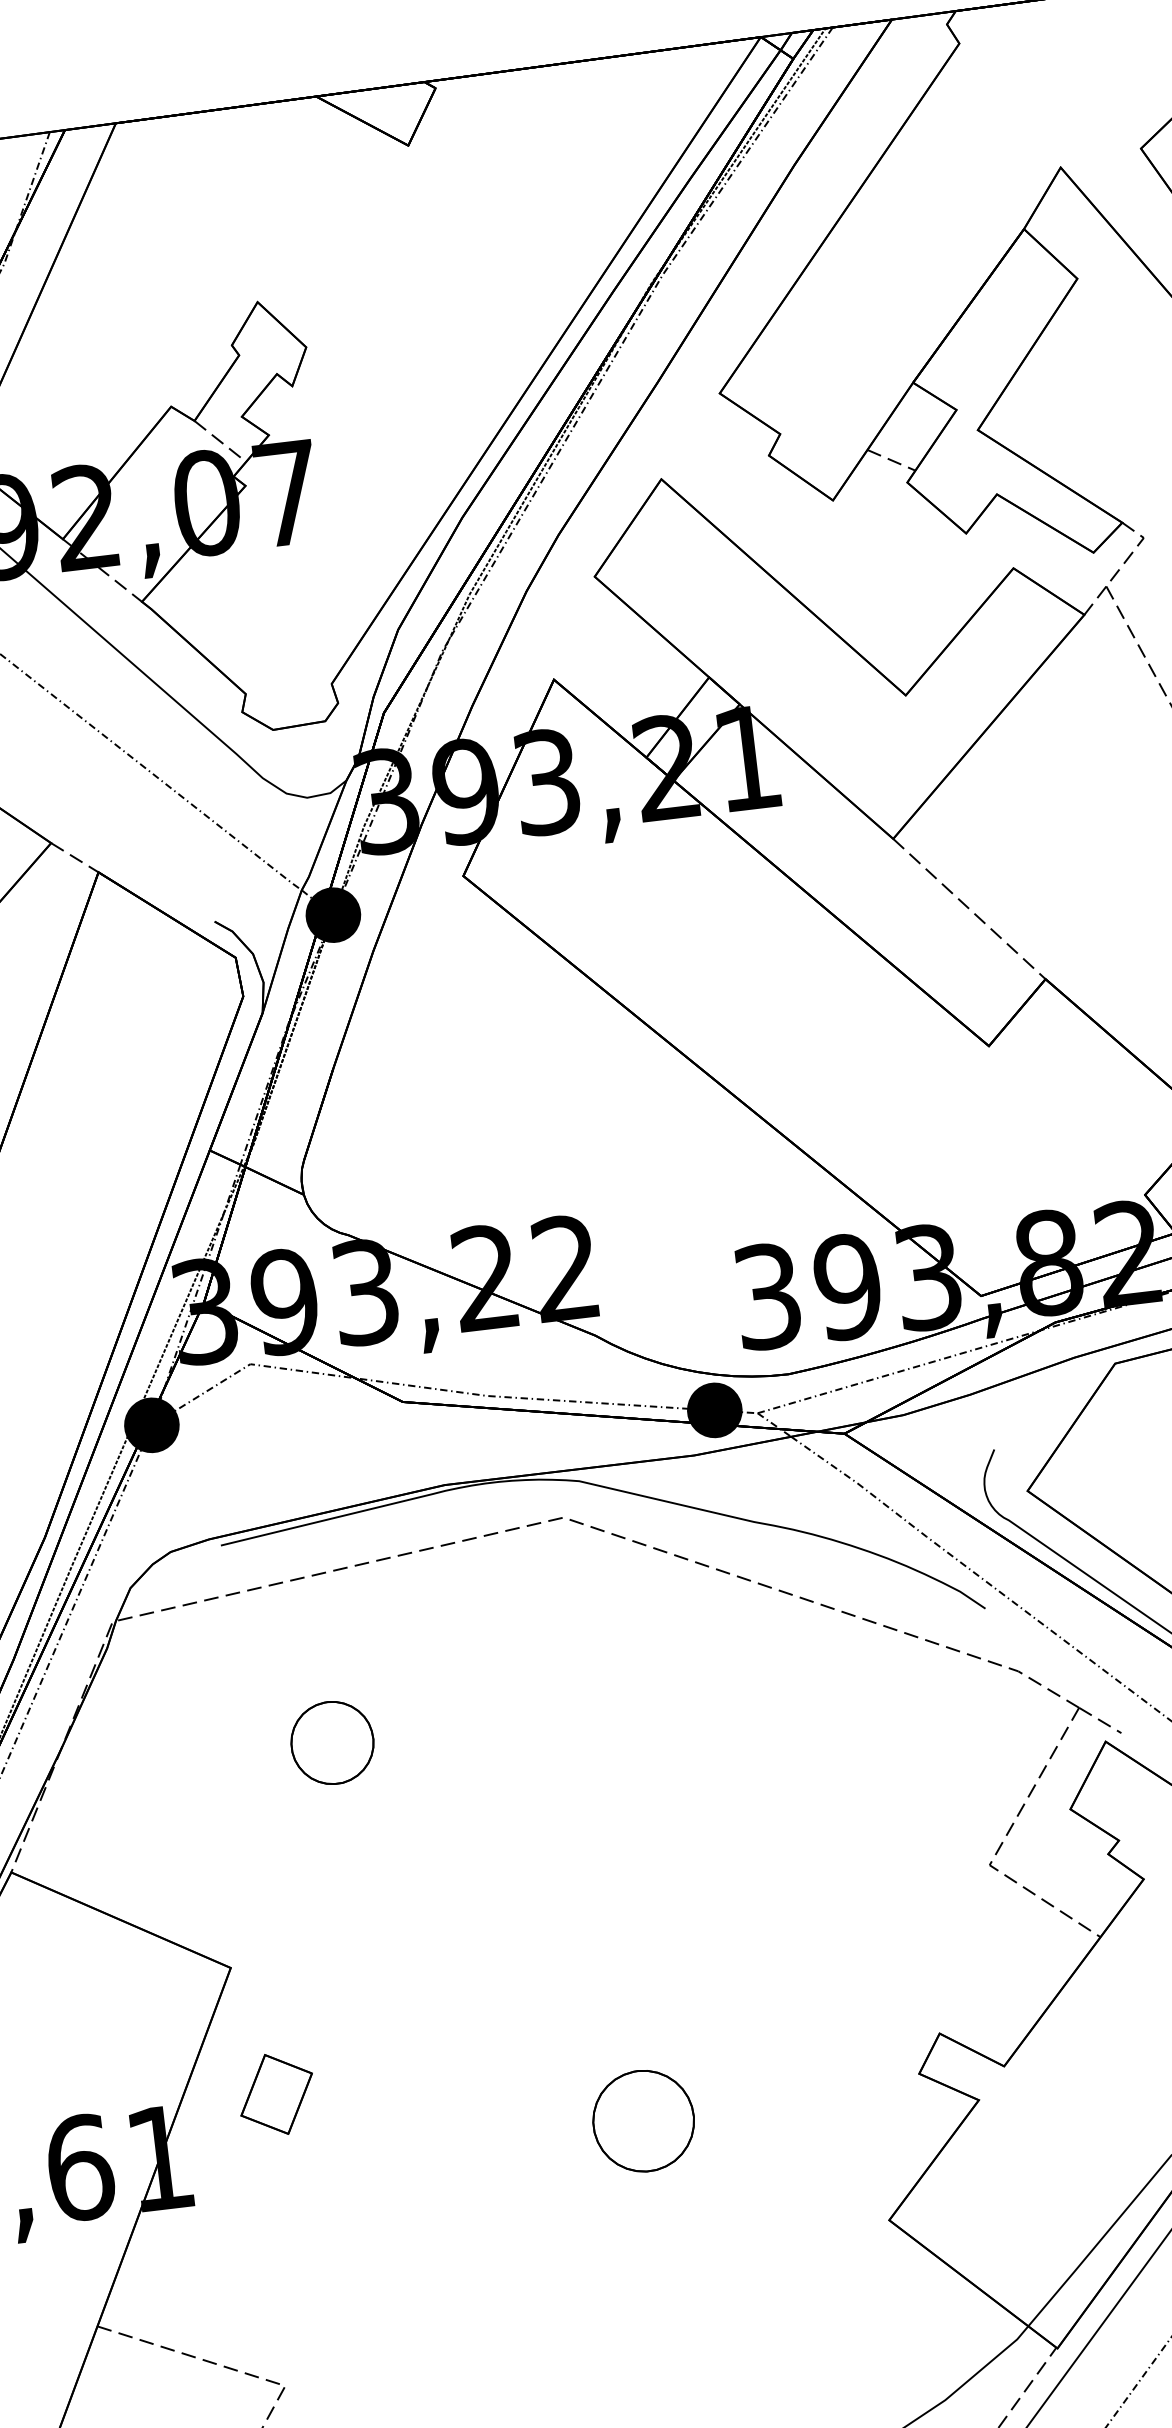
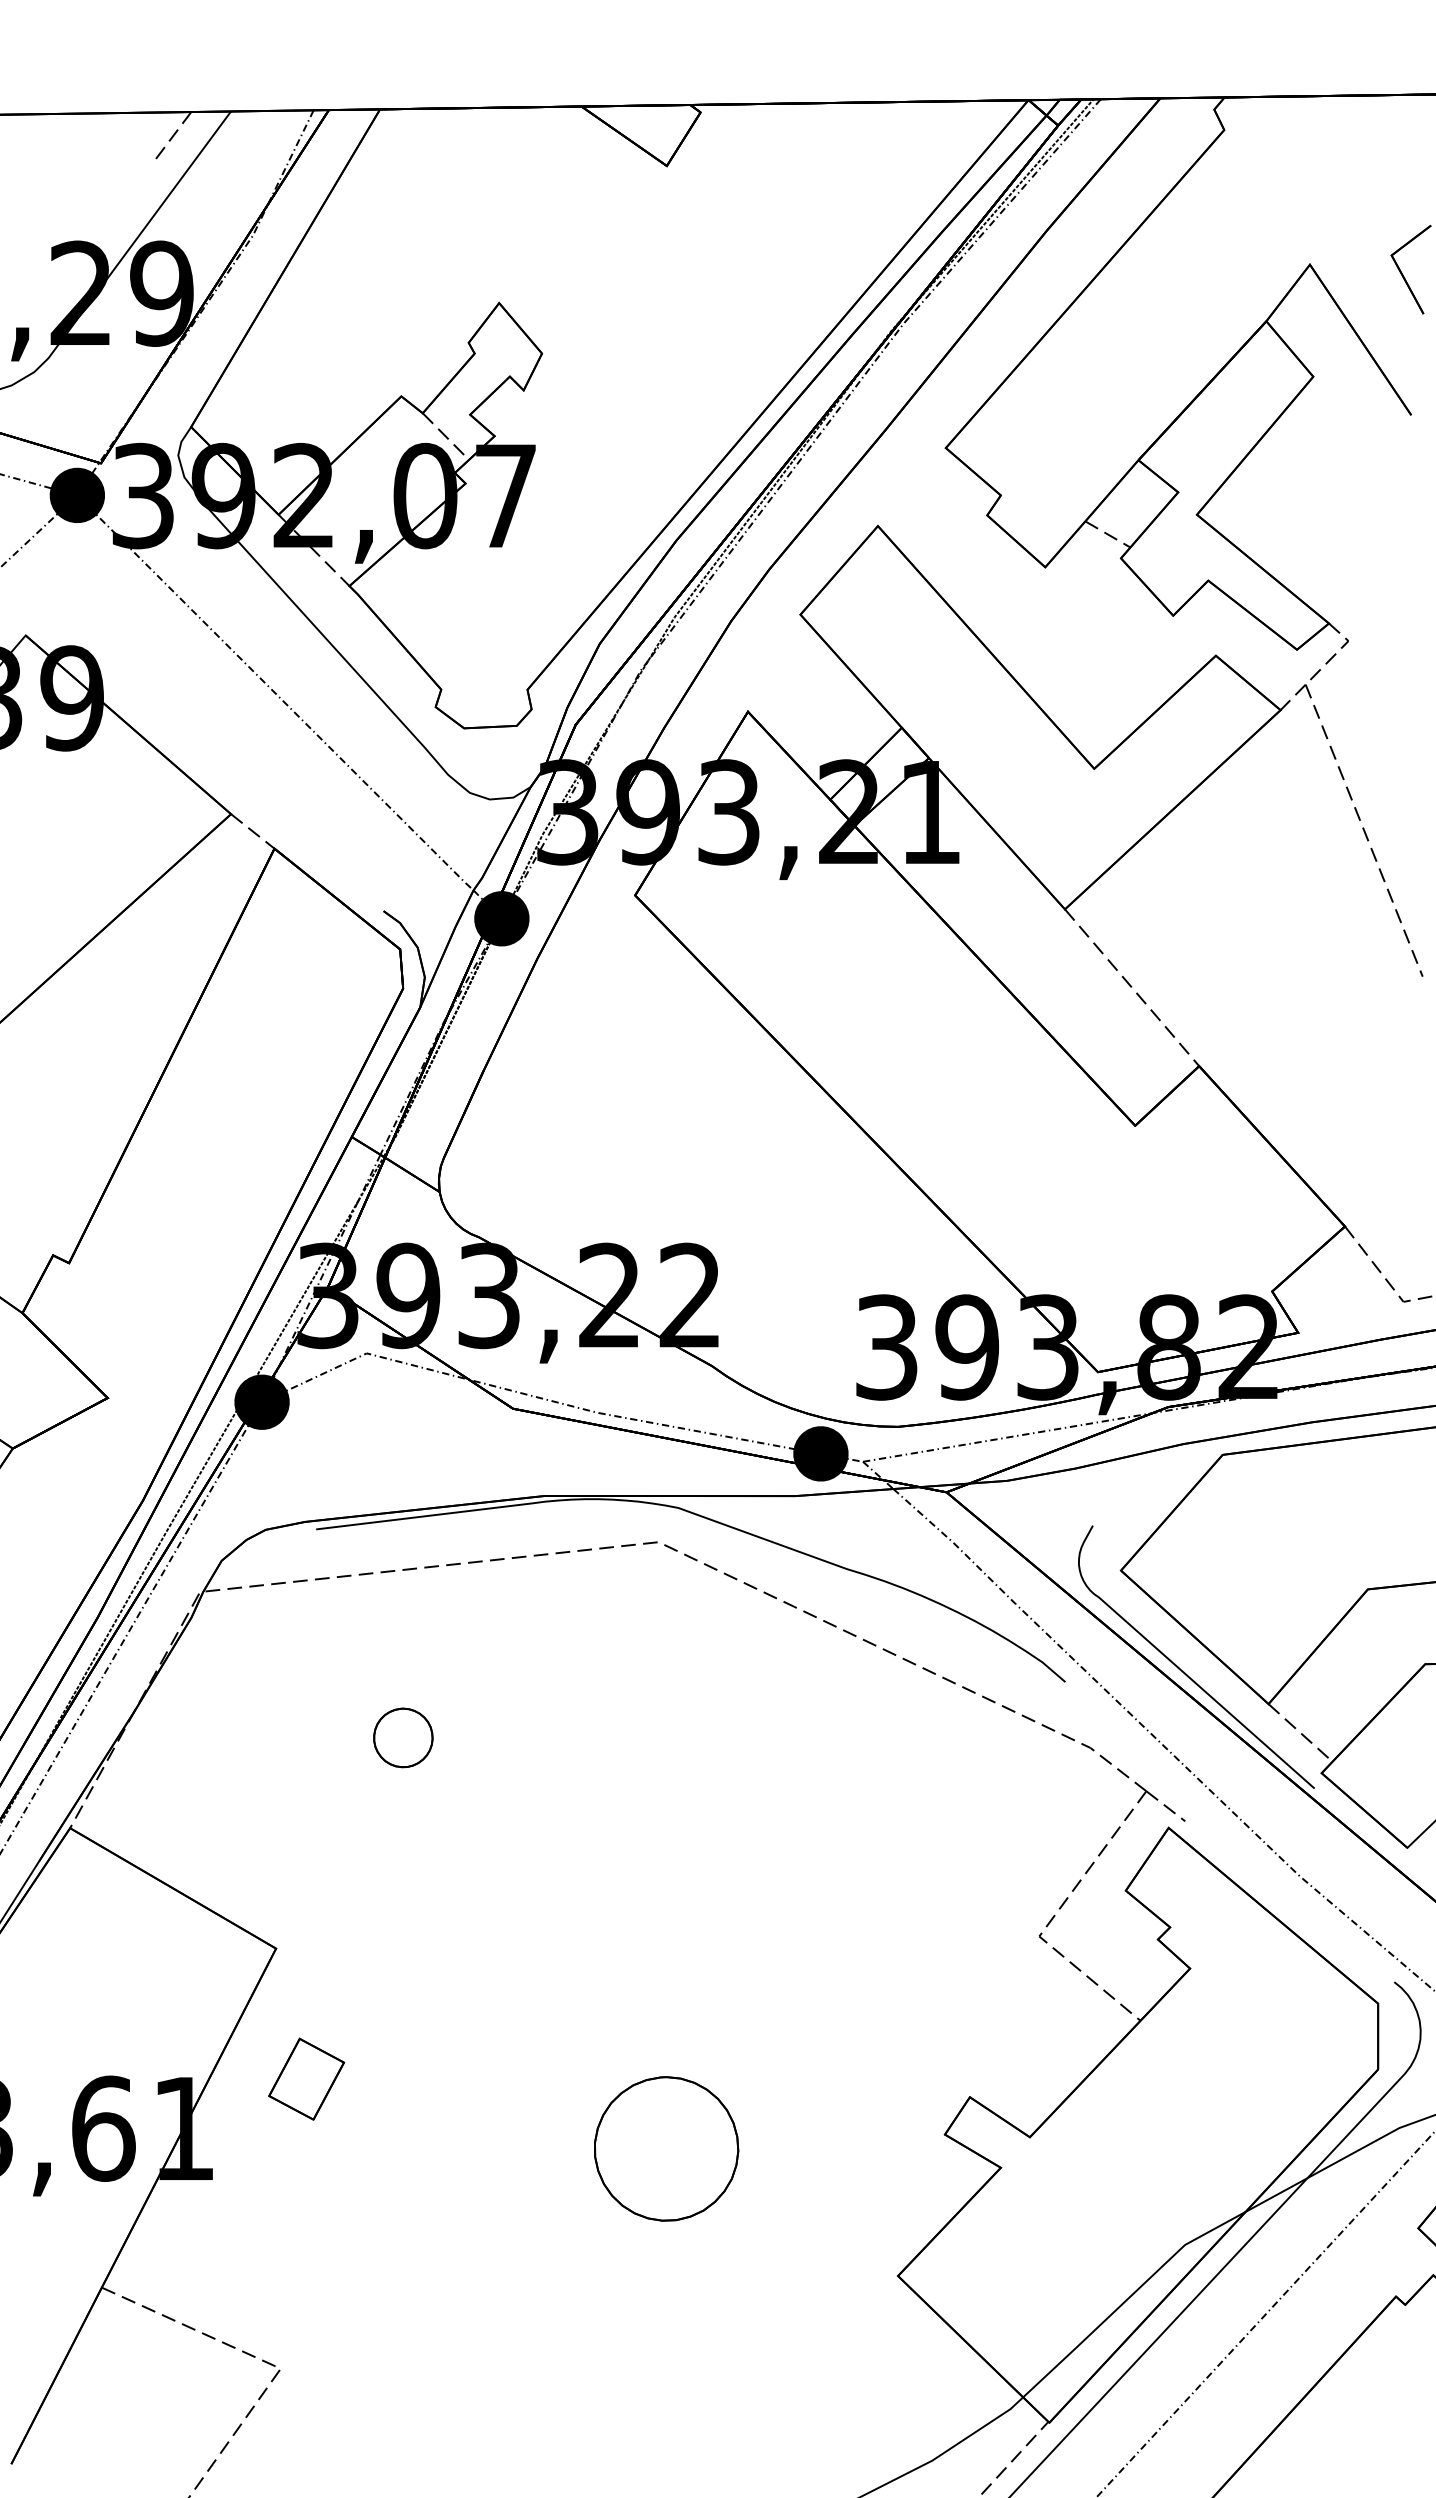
part: (332, 1742) -> (403, 1737), size x0.71
part: (643, 2120) -> (666, 2148), size x1.43

